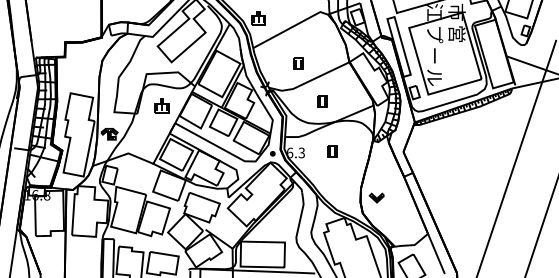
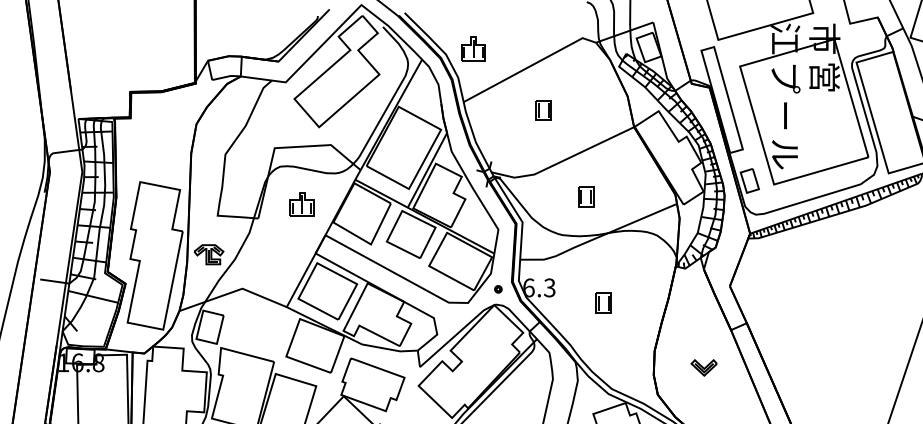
part: (298, 63) -> (543, 109), moved
part: (332, 151) -> (604, 302), moved
part: (376, 197) -> (703, 366), moved

